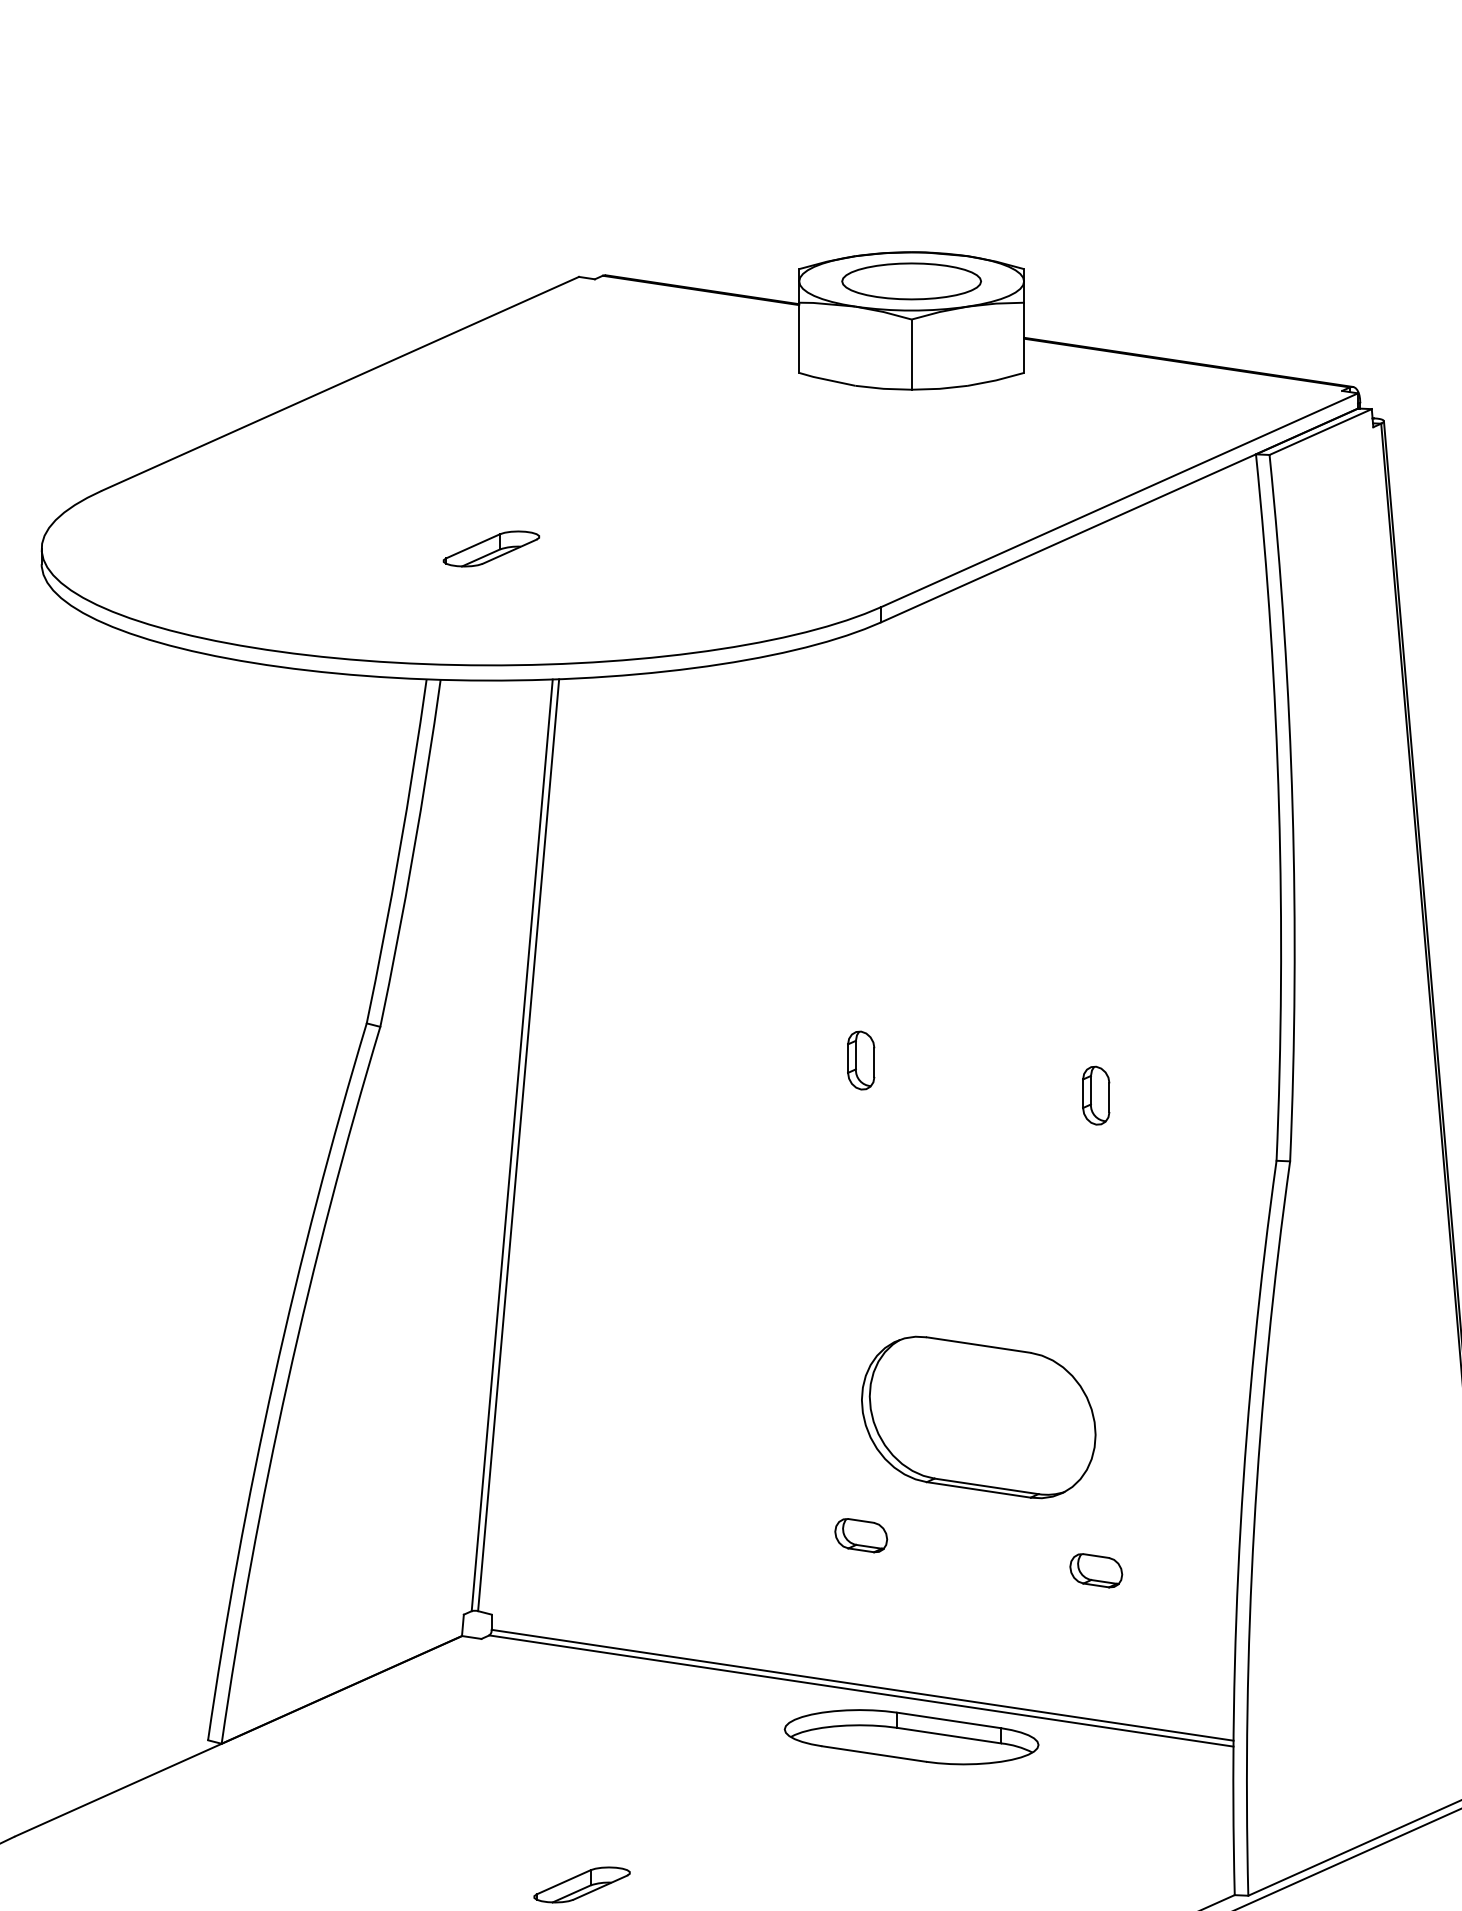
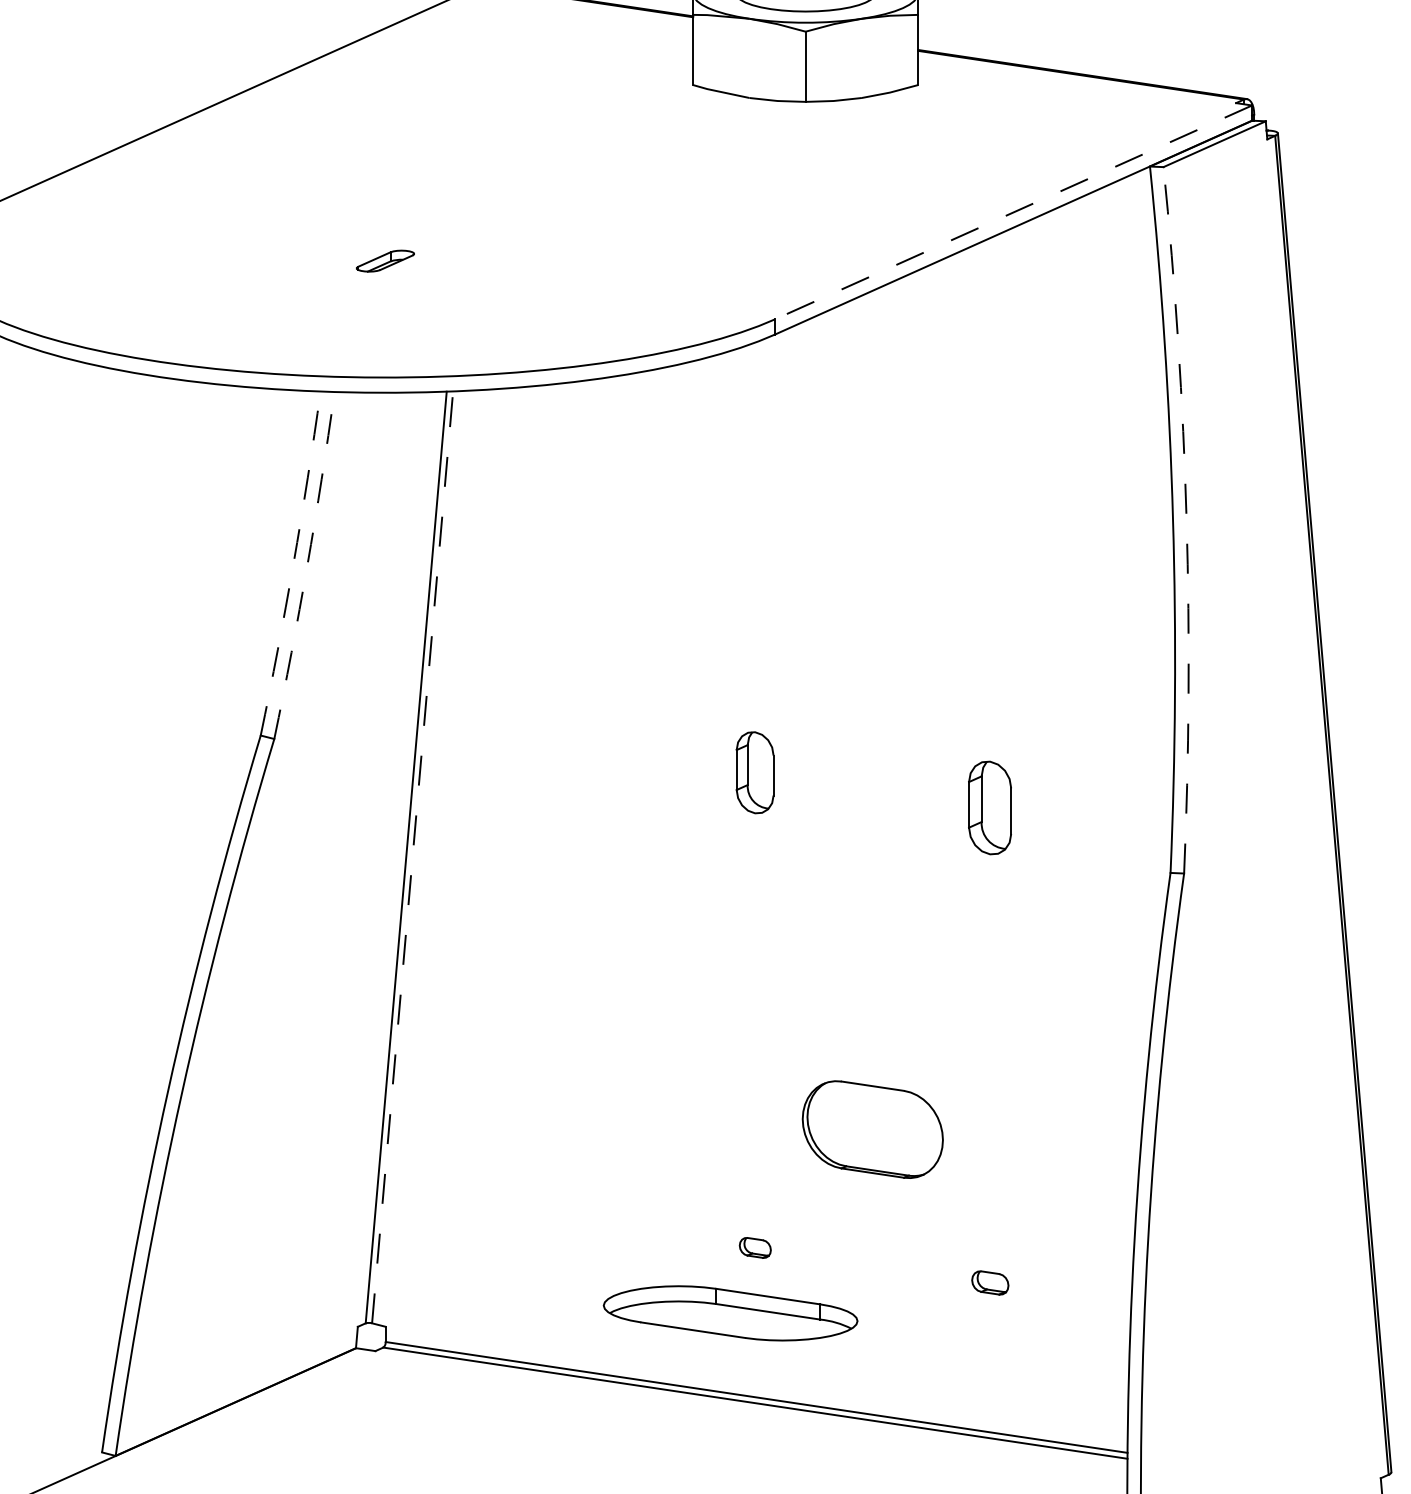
line: (1119, 500) -> (1013, 212), solid -> dashed
part: (491, 548) -> (385, 260), size x0.6
arc: (1292, 807) -> (1186, 519), solid -> dashed
arc: (399, 851) -> (293, 563), solid -> dashed
arc: (413, 853) -> (307, 565), solid -> dashed
part: (861, 1060) -> (755, 772), size x1.4
part: (1096, 1095) -> (990, 807), size x1.6
line: (518, 1145) -> (412, 857), solid -> dashed
part: (978, 1417) -> (872, 1129), size x0.6
part: (861, 1535) -> (755, 1247), size x0.6
part: (1096, 1570) -> (990, 1282), size x0.7
part: (911, 1737) -> (730, 1313), moved

